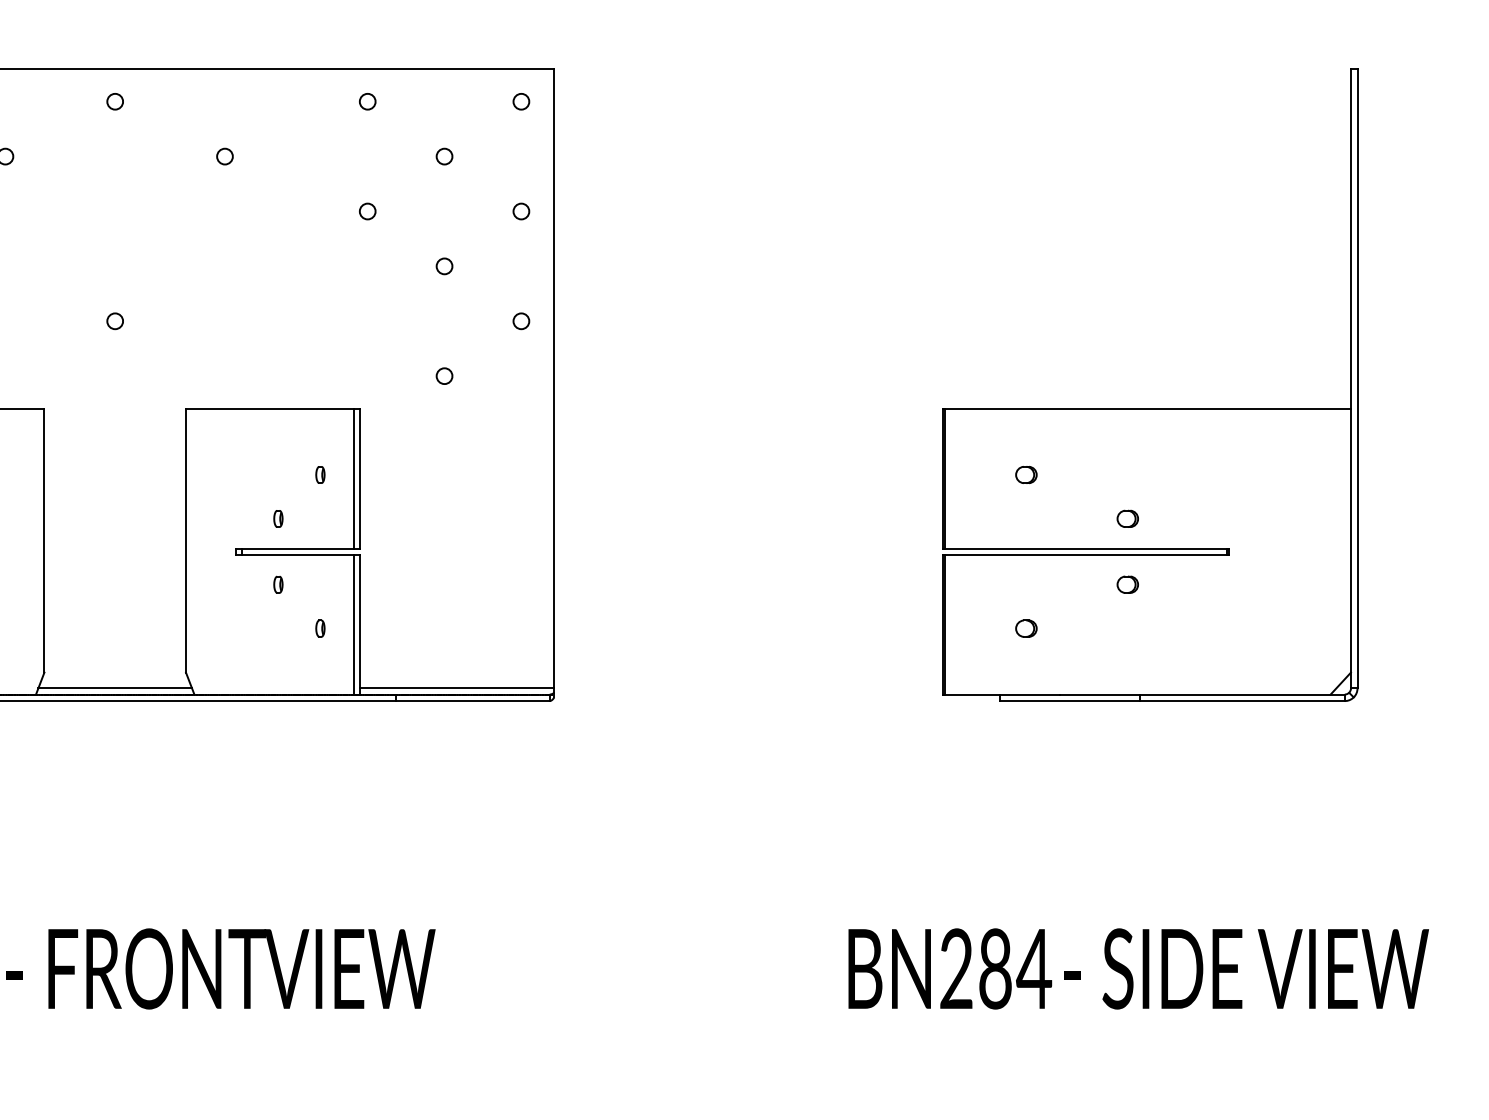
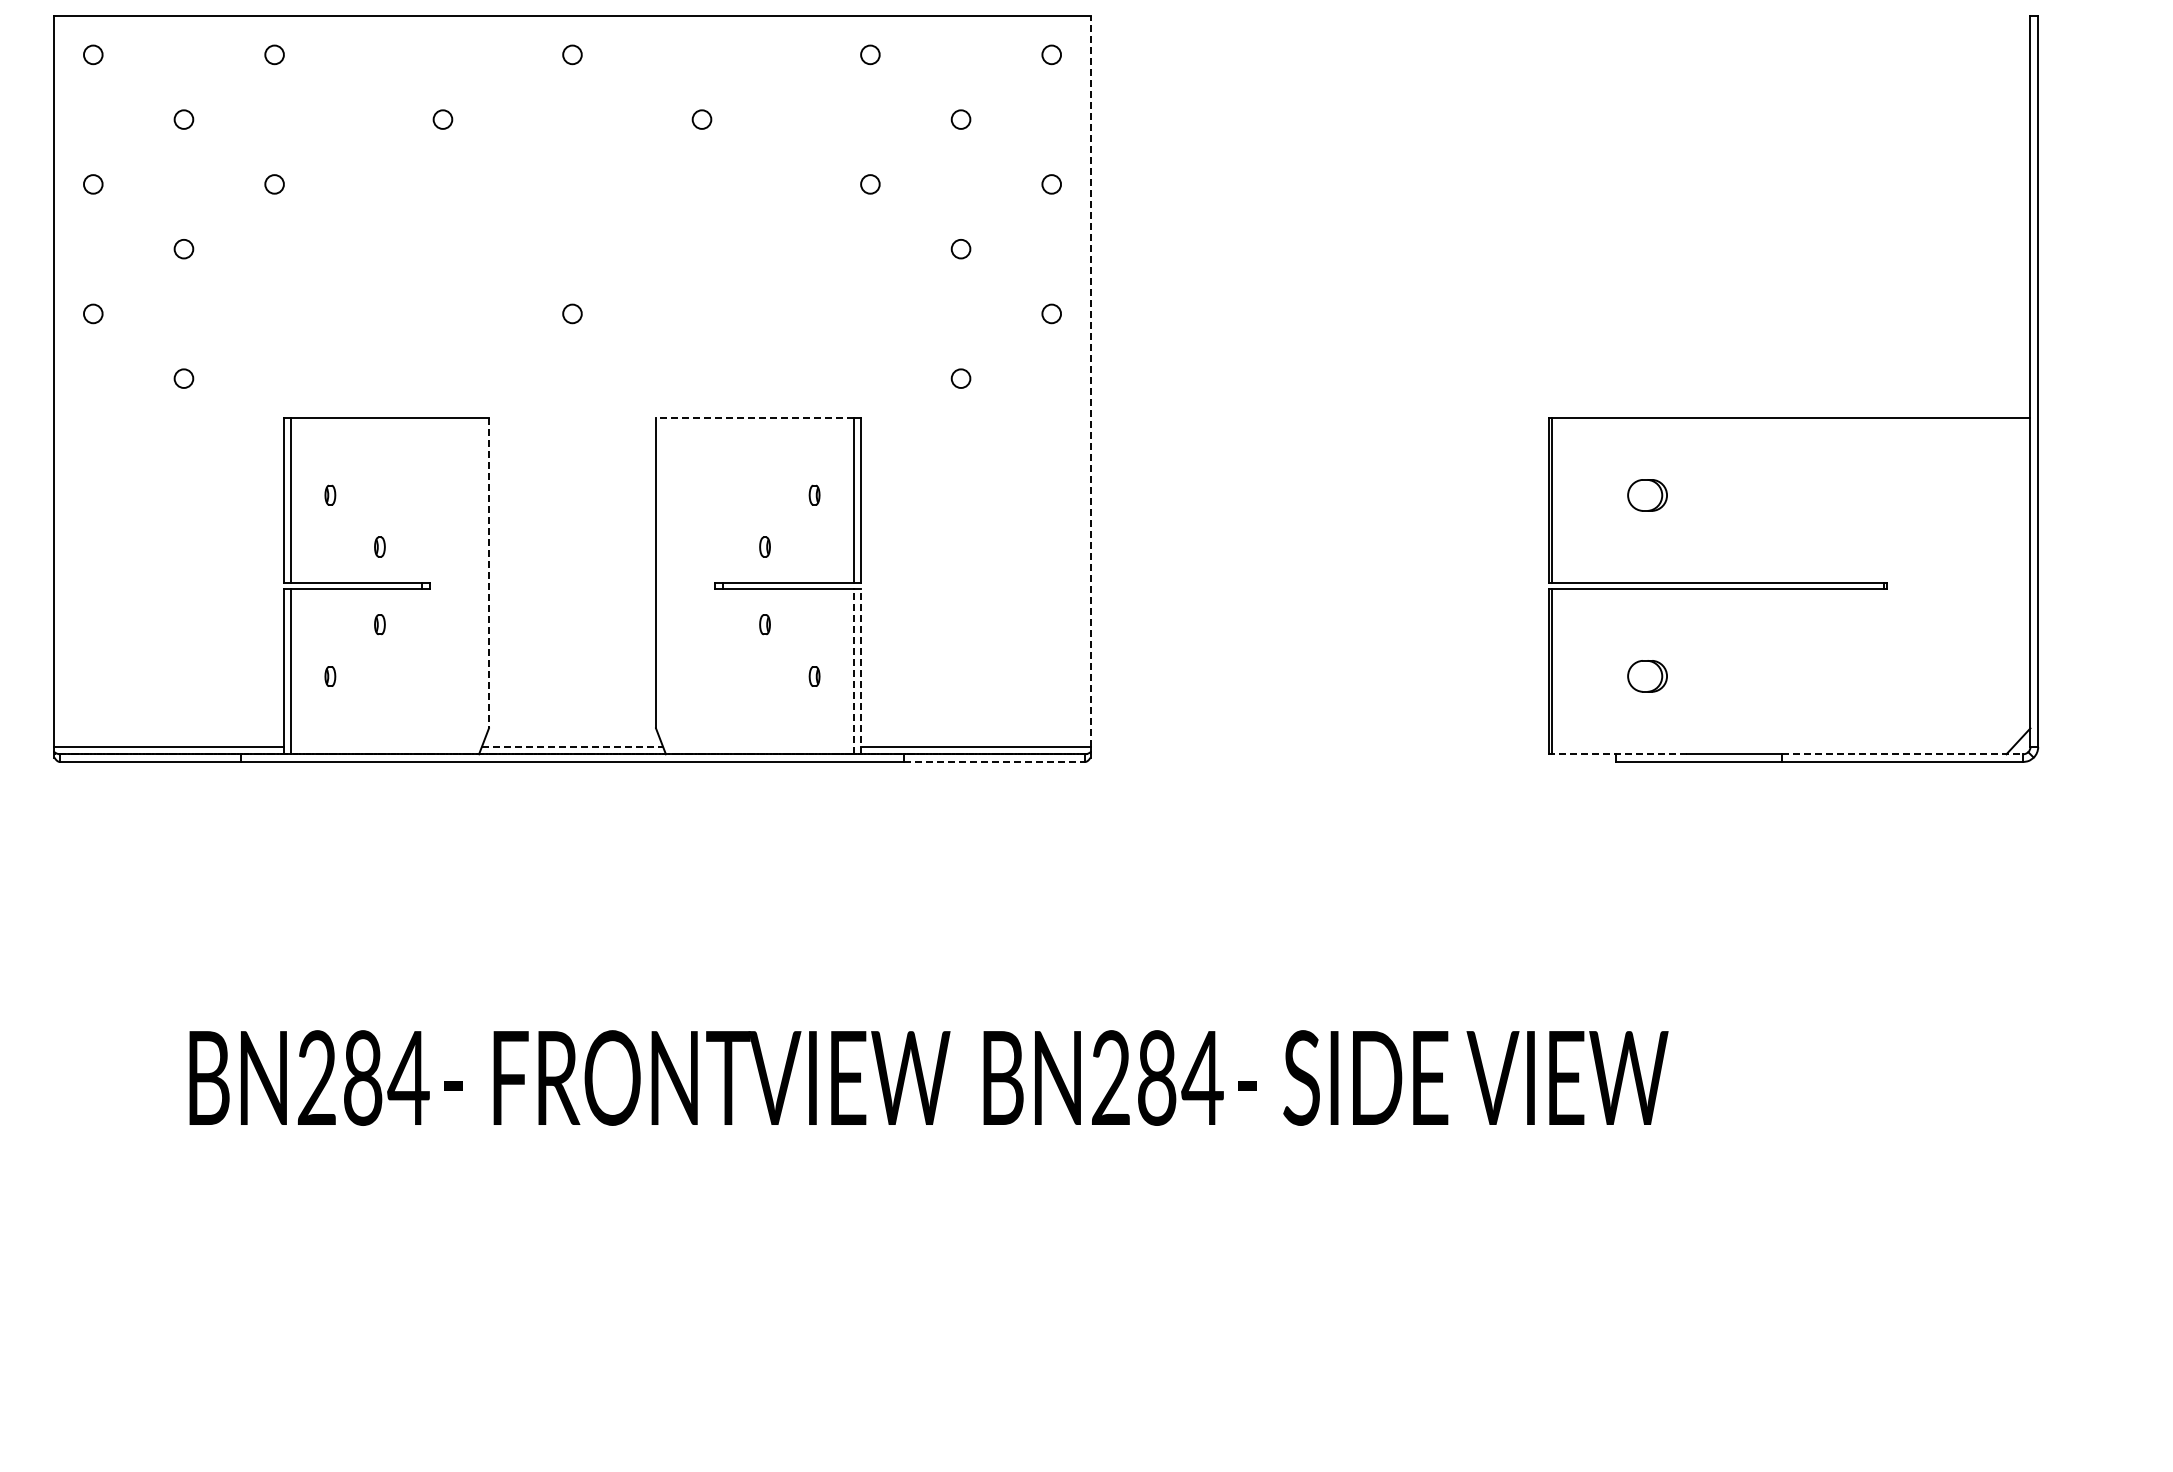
line: (554, 378) -> (1090, 381), solid -> dashed
line: (269, 409) -> (754, 417), solid -> dashed
part: (1026, 474) -> (1647, 494), size x1.6
part: (1128, 518) -> (1767, 546), removed
line: (44, 541) -> (488, 573), solid -> dashed
part: (1128, 584) -> (1767, 624), removed
line: (354, 624) -> (854, 671), solid -> dashed
line: (360, 624) -> (861, 671), solid -> dashed
part: (1026, 628) -> (1647, 676), size x1.6
line: (115, 688) -> (572, 747), solid -> dashed
line: (1002, 694) -> (1619, 754), solid -> dashed
line: (1242, 694) -> (1902, 754), solid -> dashed
line: (472, 701) -> (994, 762), solid -> dashed
text: (1138, 968) -> (1325, 1077), moved

